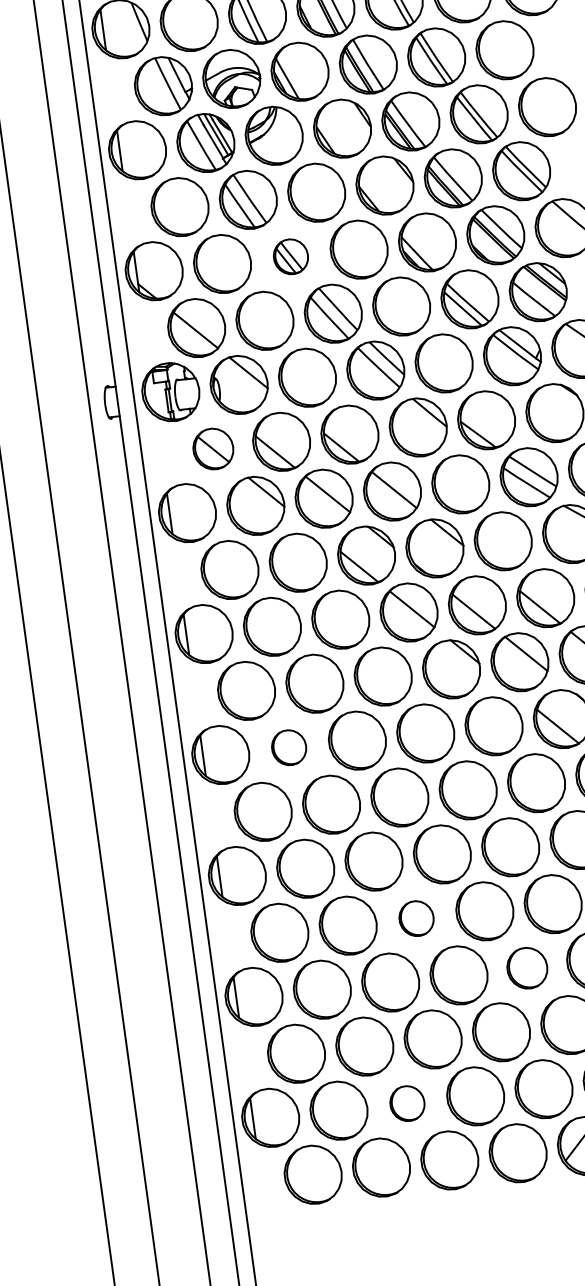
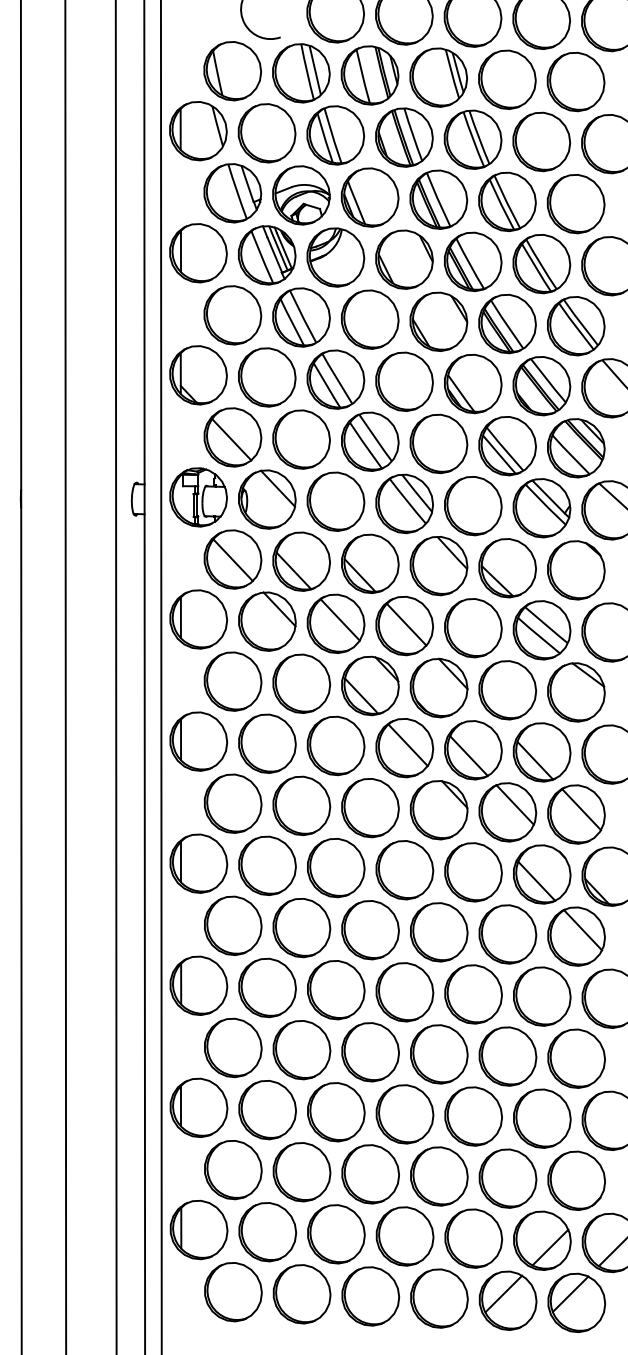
part: (290, 256) -> (335, 379), size x1.67
part: (212, 449) -> (232, 559), size x1.43
part: (289, 747) -> (267, 865), size x1.67
part: (416, 918) -> (370, 1052), size x1.67
part: (527, 968) -> (473, 1116), size x1.43
part: (407, 1103) -> (336, 1234), size x1.67

